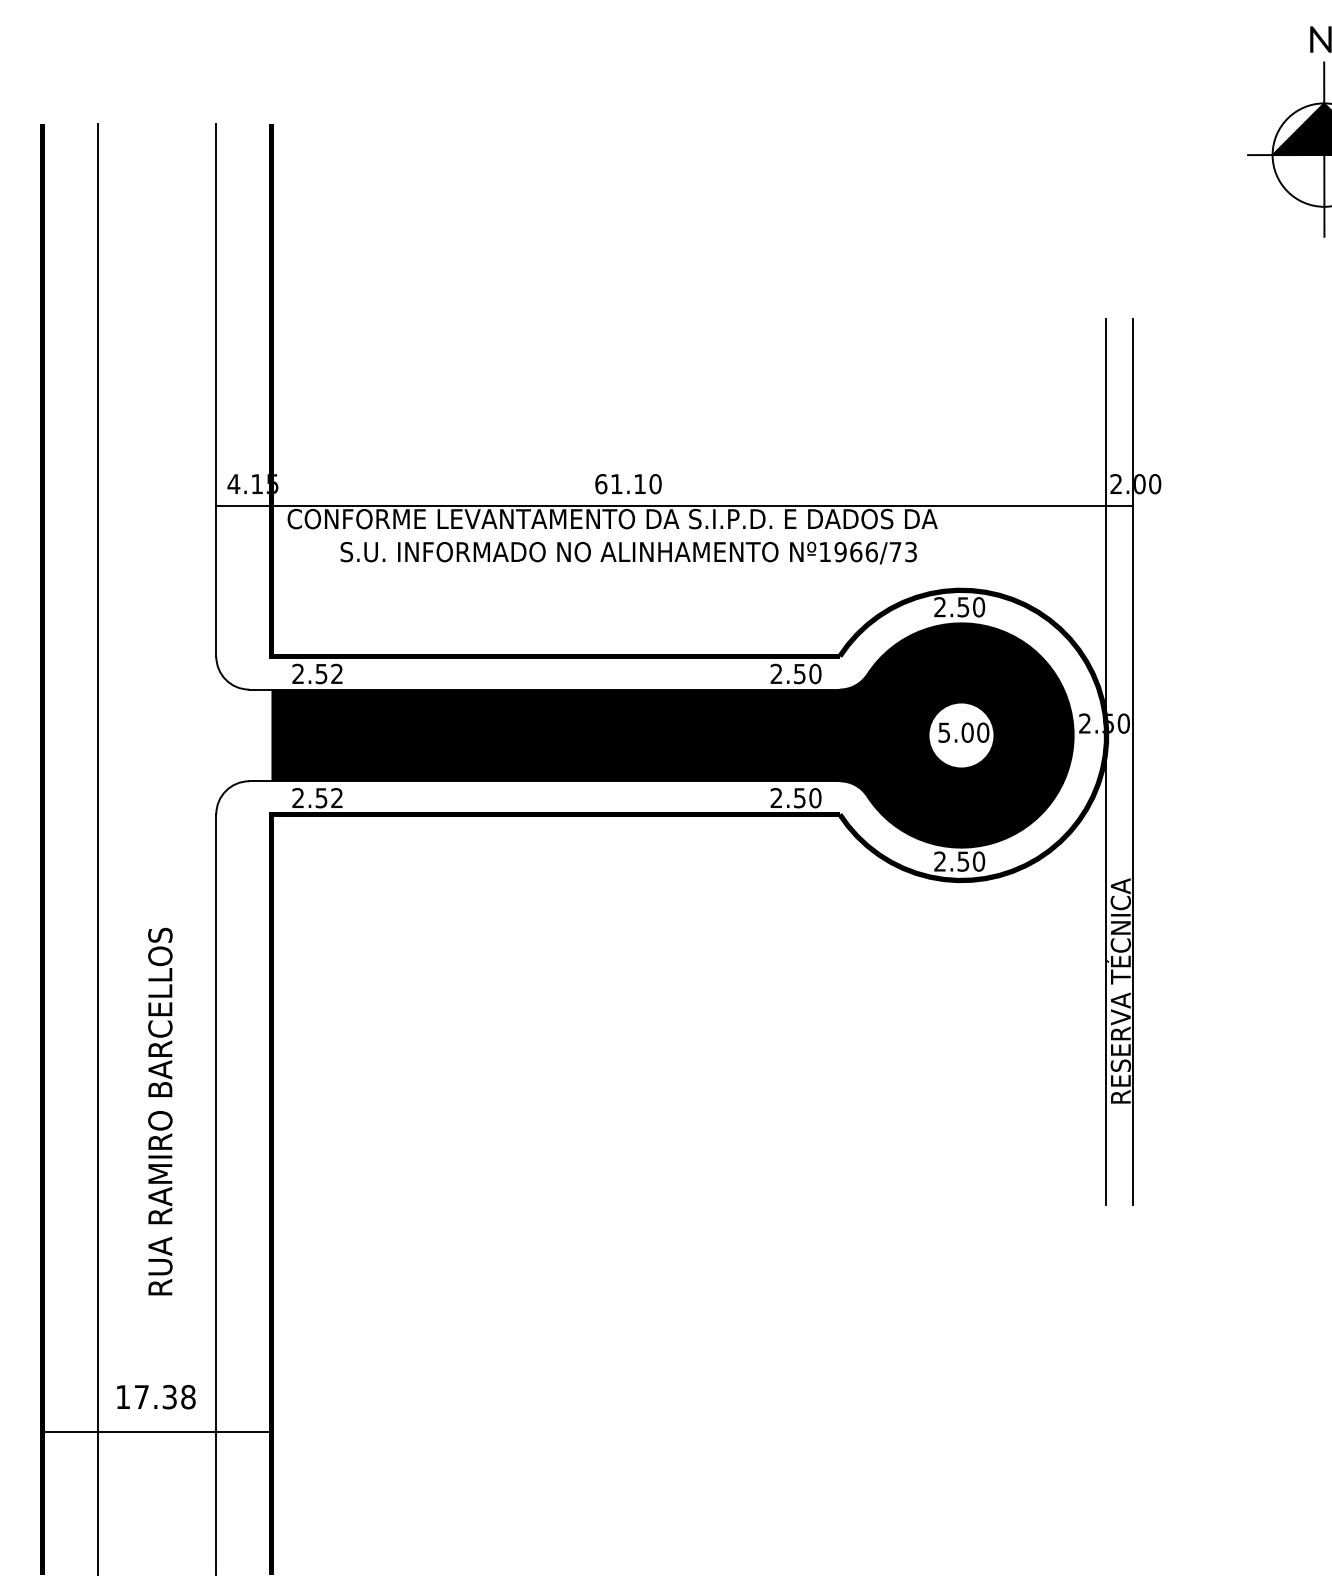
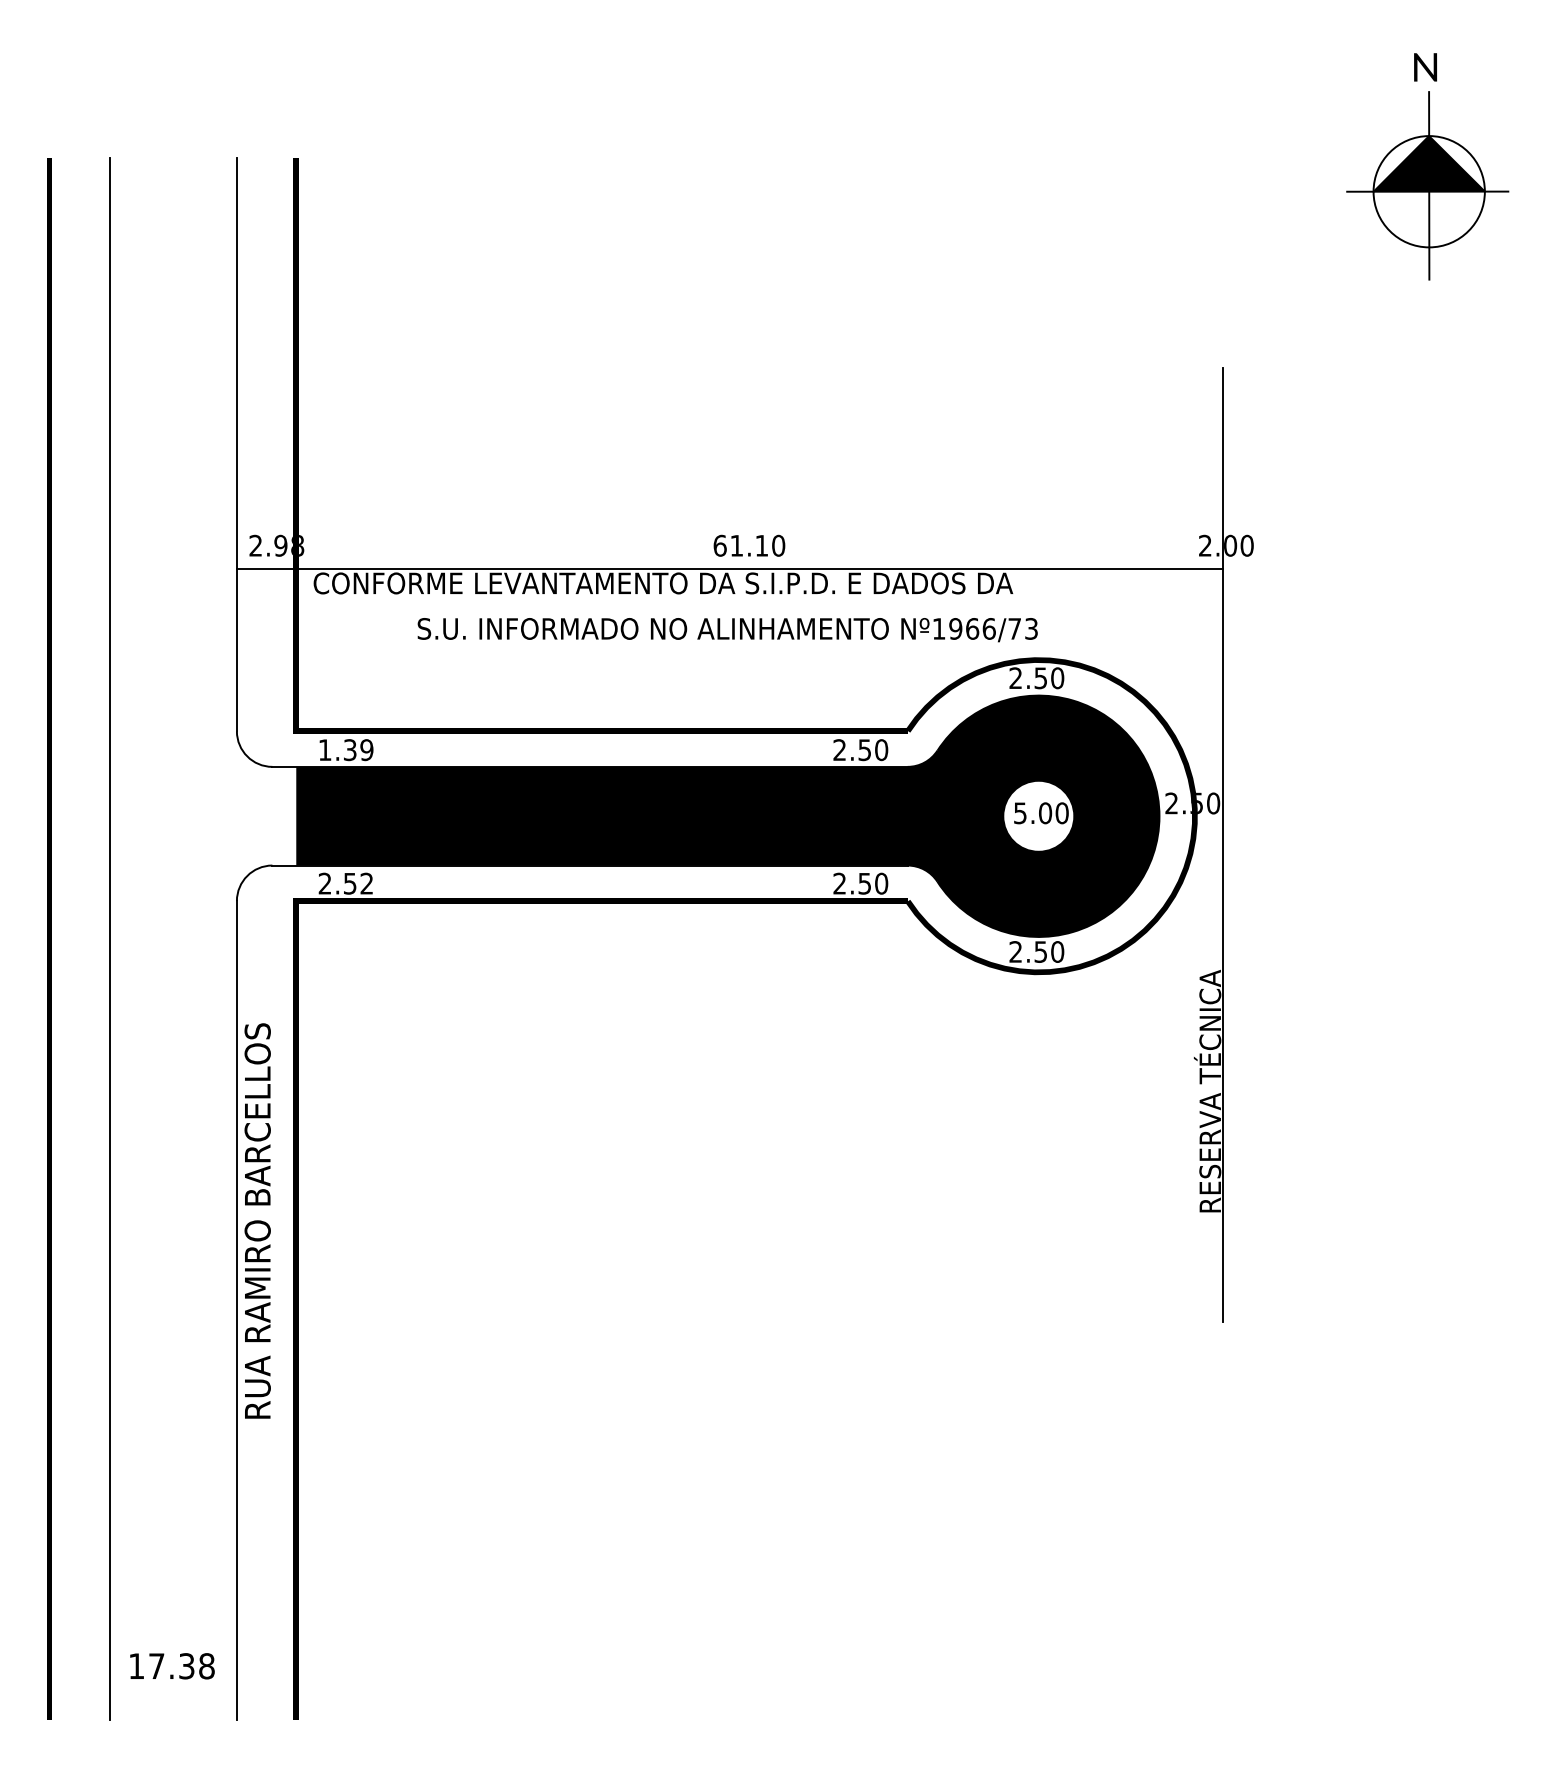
text: (253, 483) -> (276, 545), 4.15 -> 2.98
text: (628, 483) -> (749, 545), moved
text: (628, 553) -> (727, 630), moved
text: (317, 674) -> (345, 750), 2.52 -> 1.39
line: (1106, 761) -> (1194, 844), removed
text: (160, 1111) -> (257, 1220), moved
text: (156, 1397) -> (172, 1666), moved
line: (156, 1432) -> (172, 1566), removed

